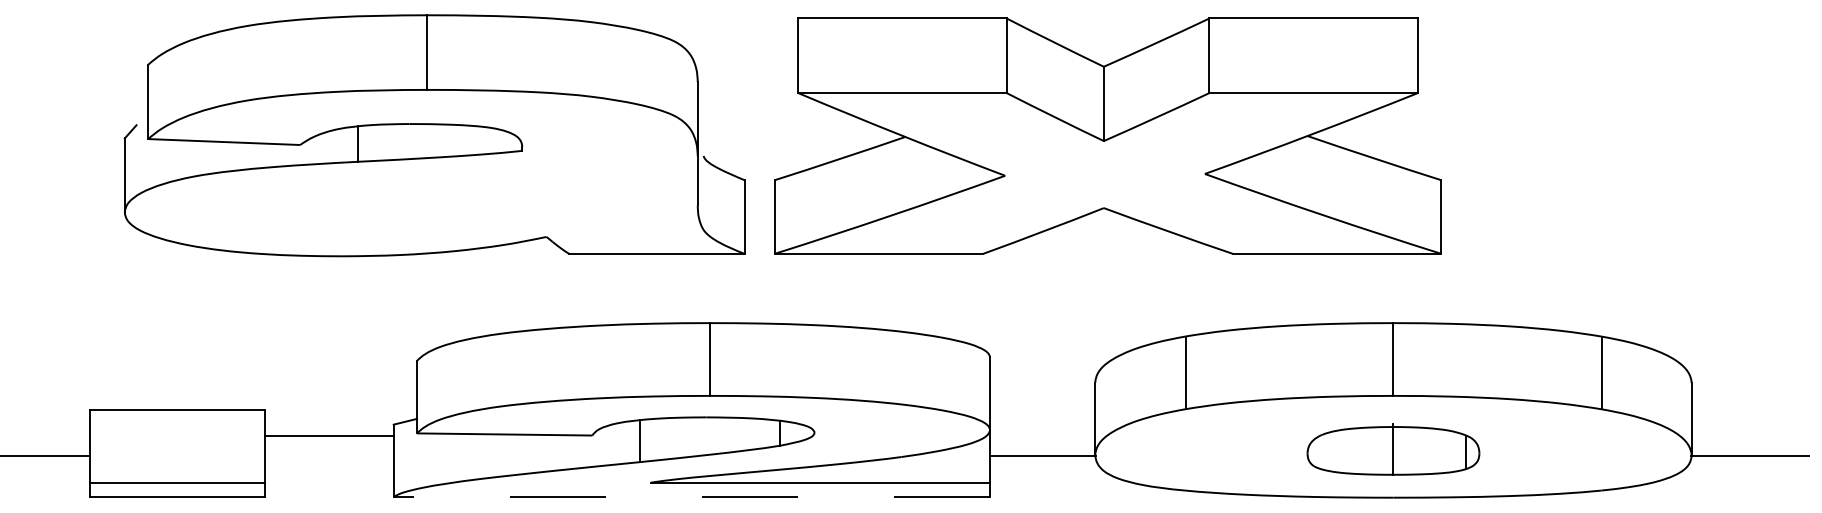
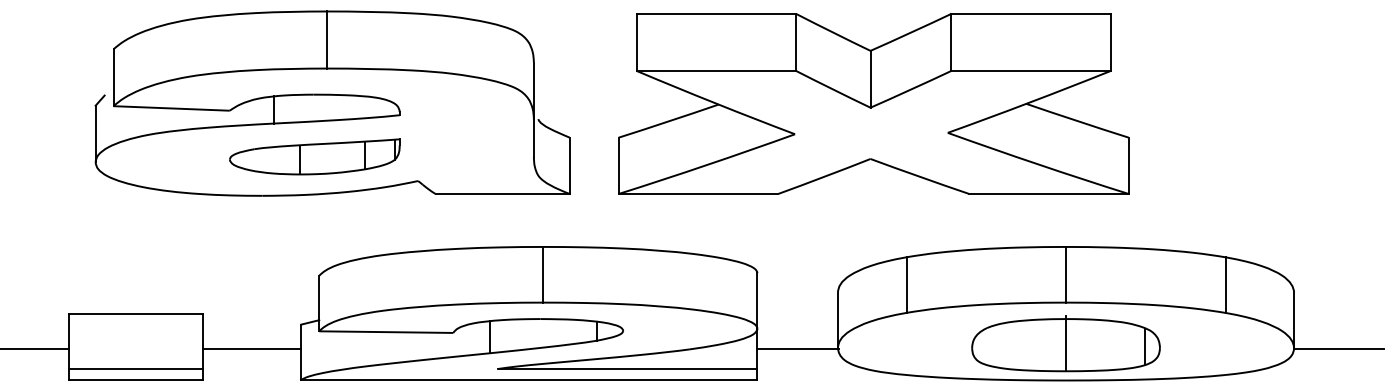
part: (1107, 135) -> (873, 103), moved
part: (411, 205) -> (314, 156), added
line: (329, 436) -> (252, 348), moved
part: (1393, 449) -> (1066, 343), size x1.43
line: (691, 496) -> (529, 379), dashed -> solid

